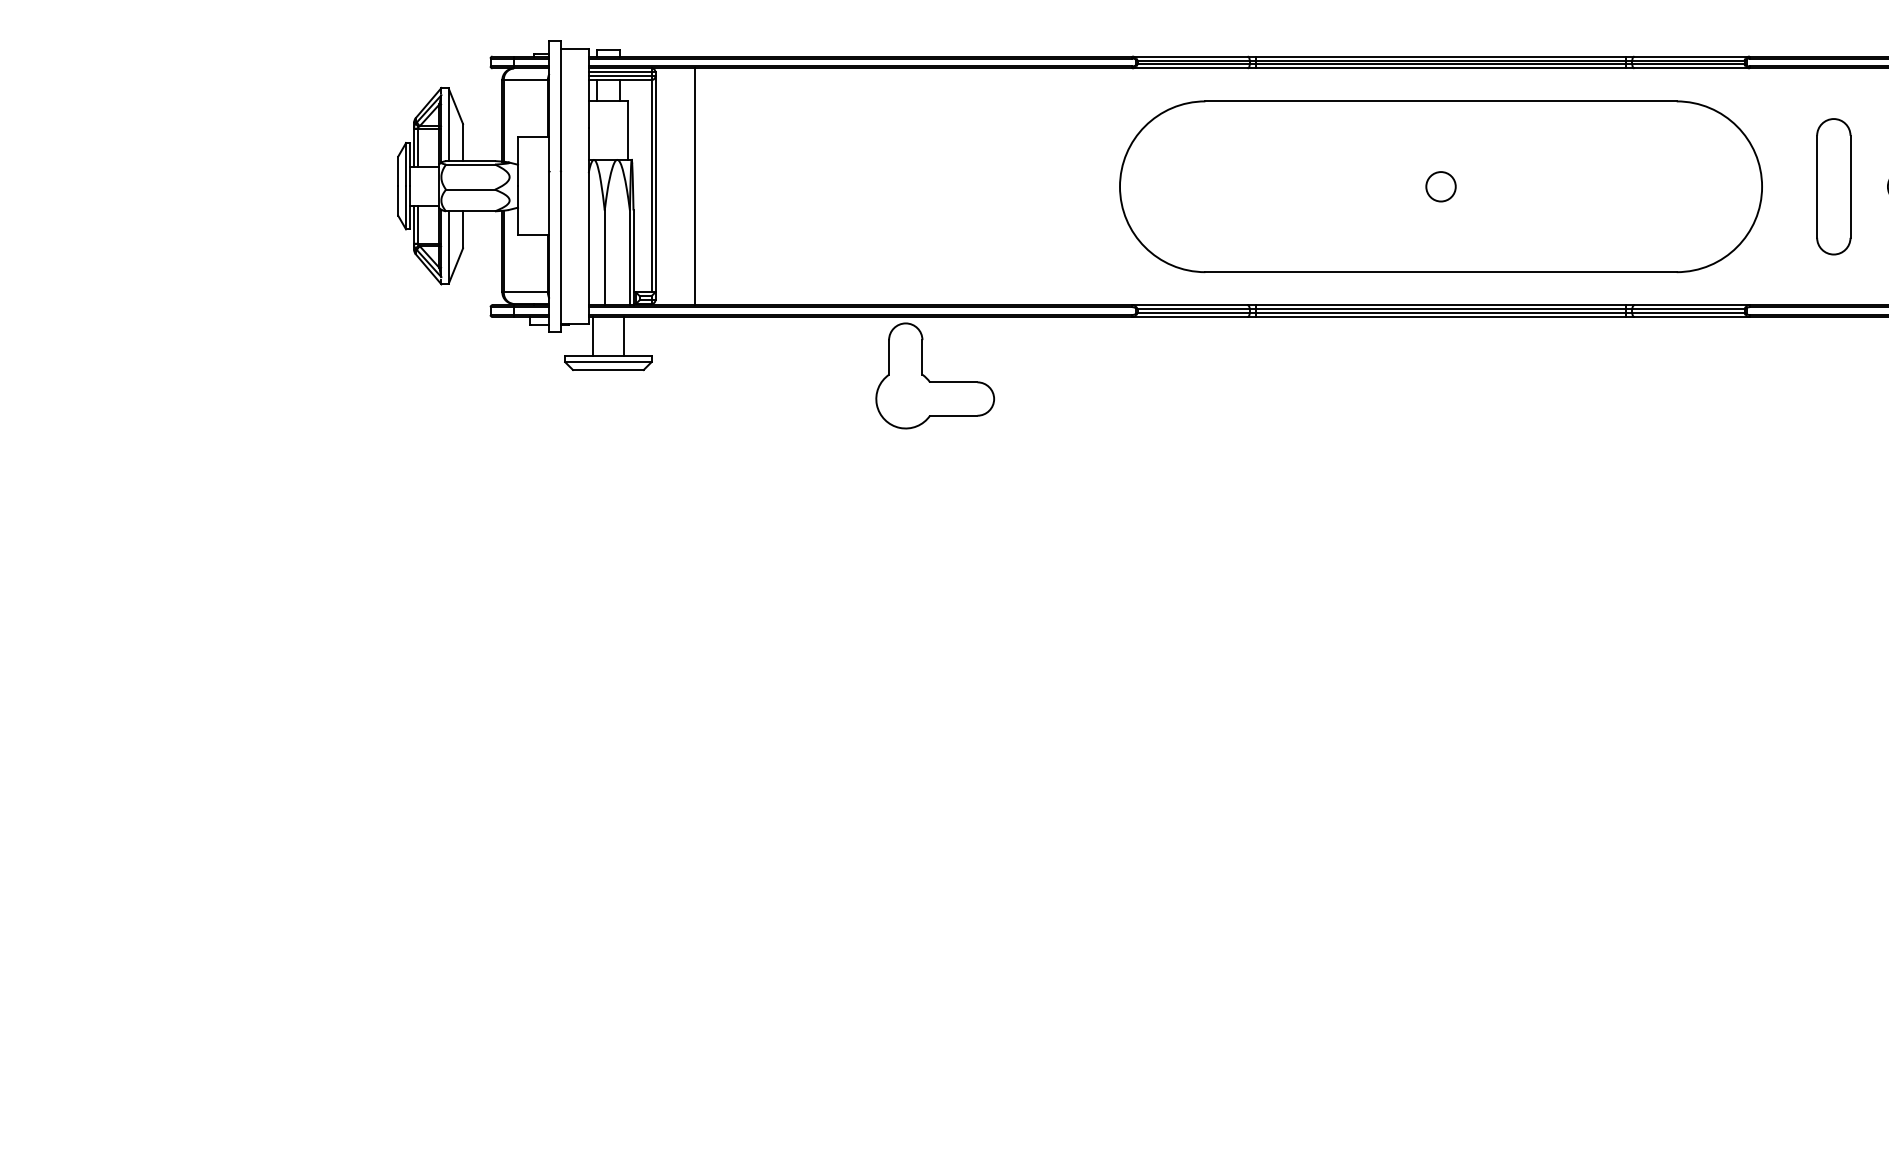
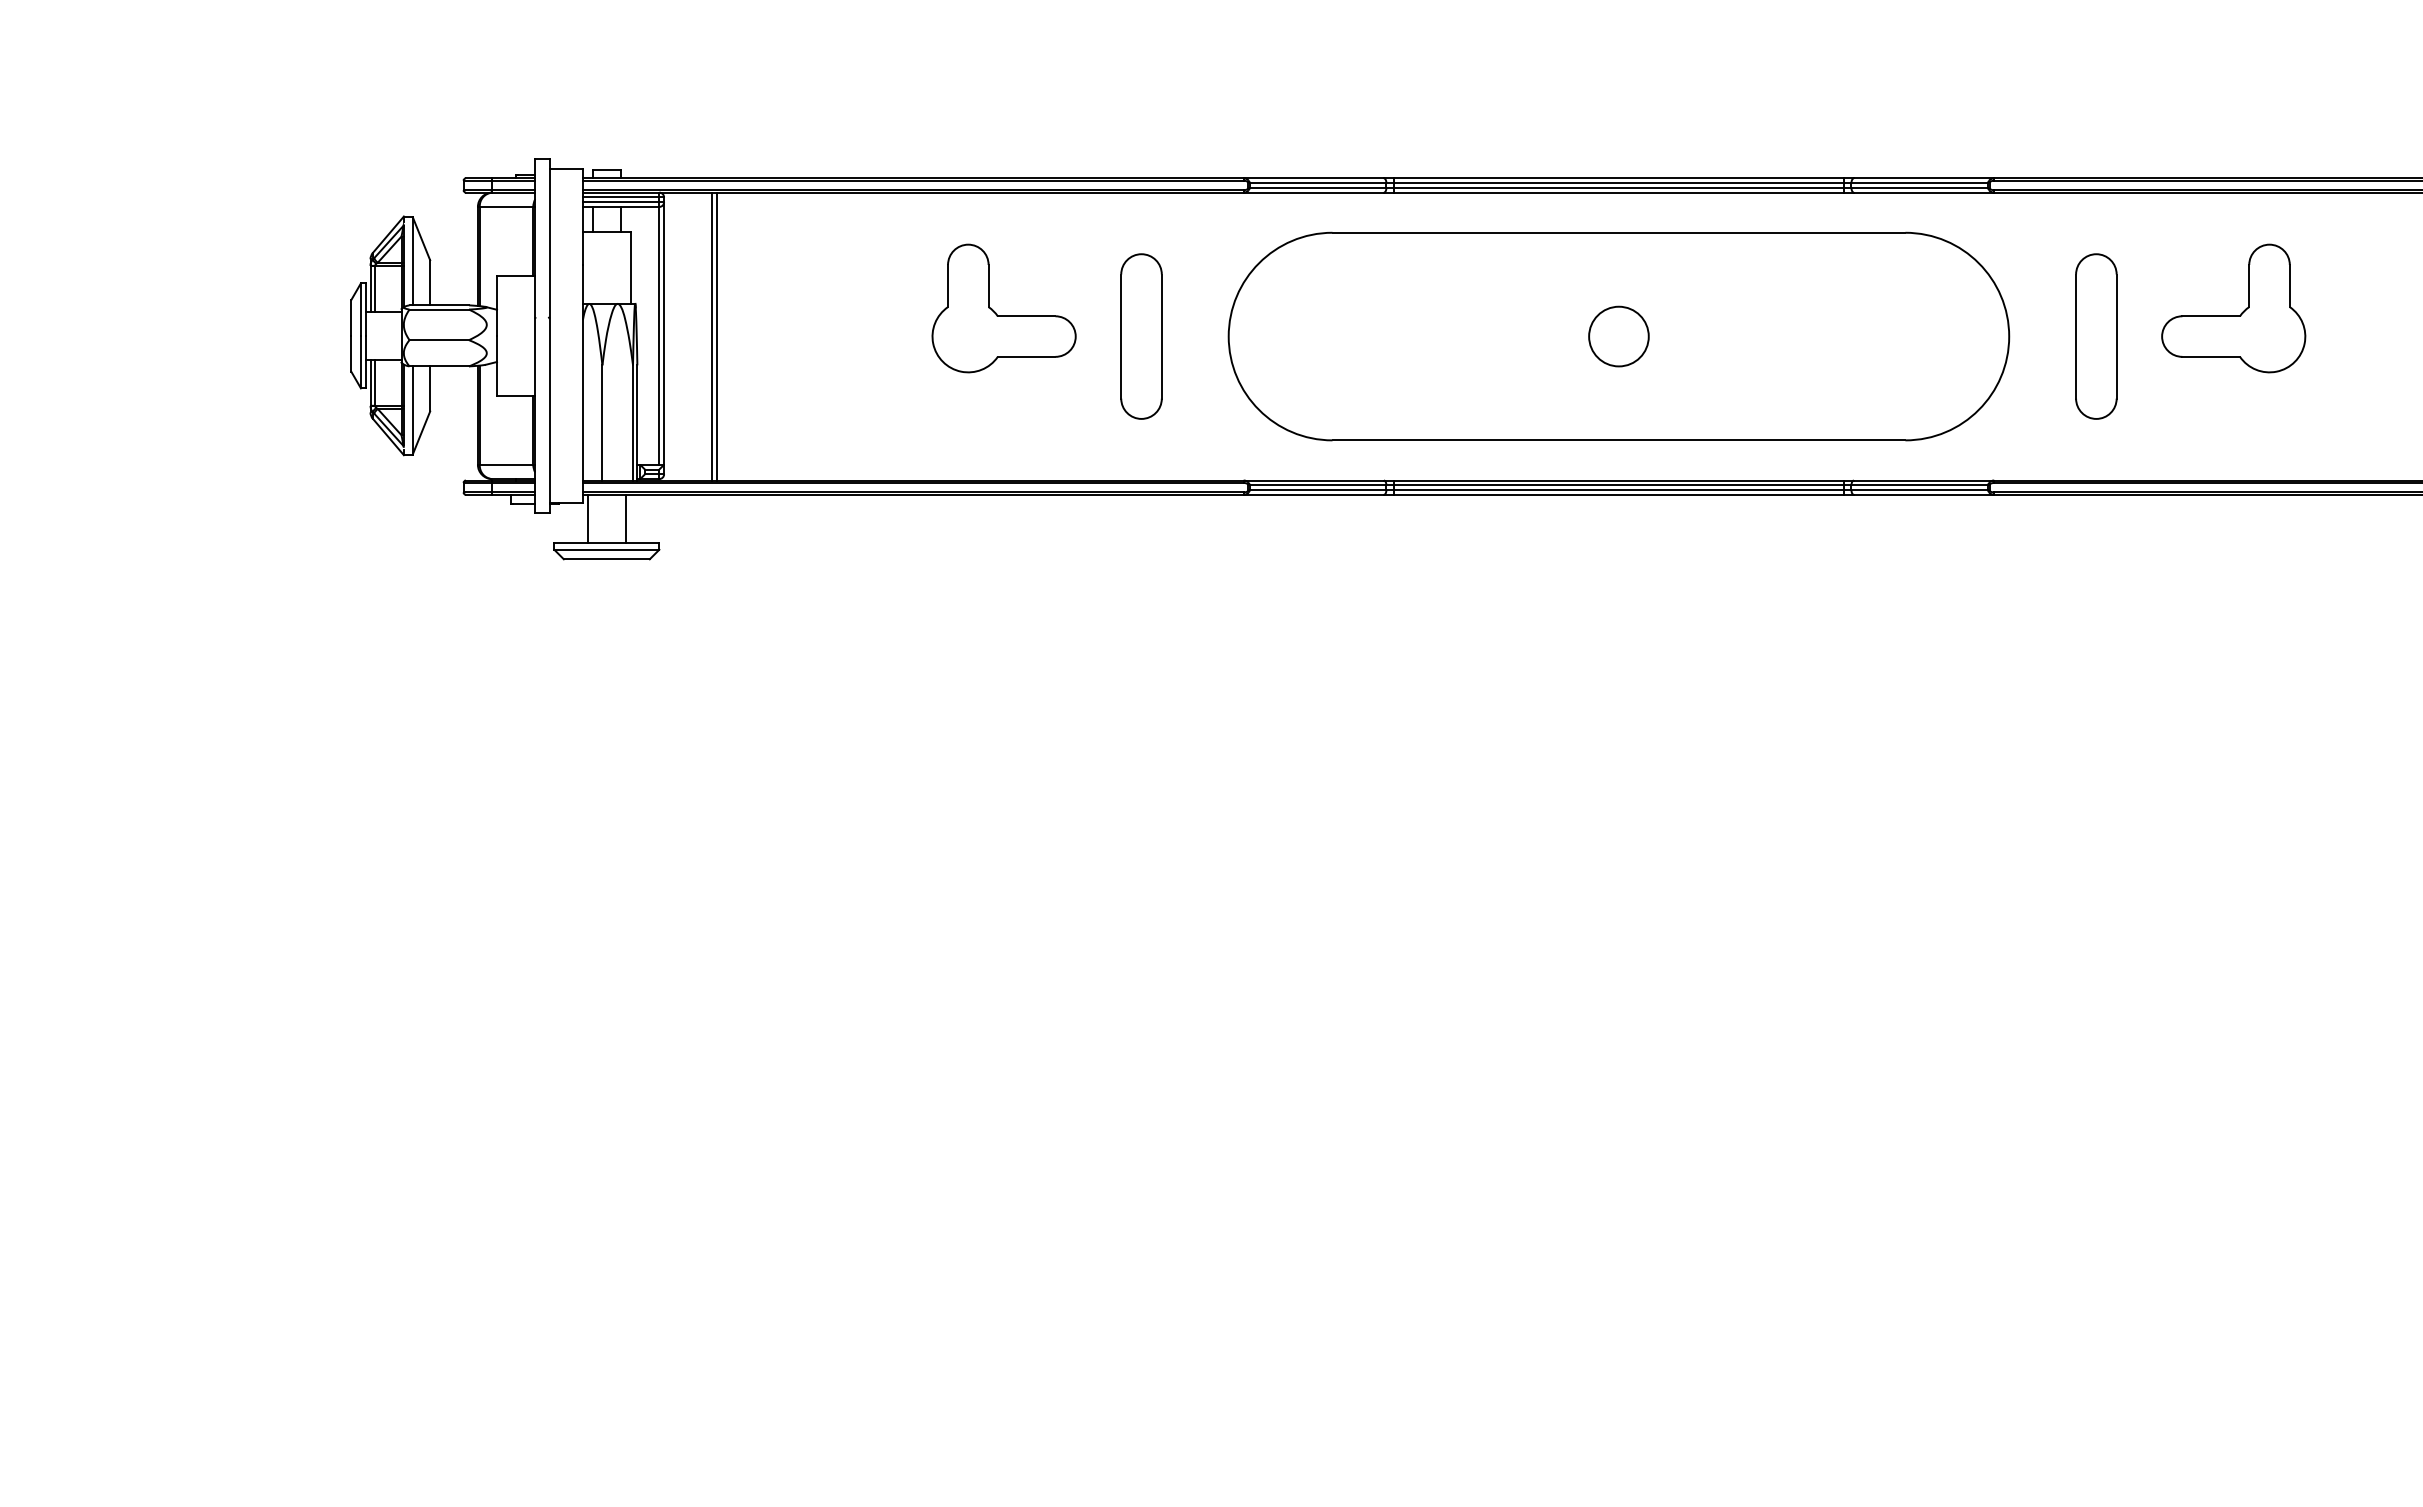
line: (698, 186) -> (716, 336), added
part: (1048, 186) -> (1141, 336), added
circle: (1440, 186) -> (1618, 336), size x1.67
part: (934, 381) -> (1003, 315), moved

